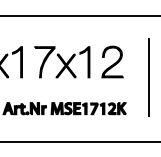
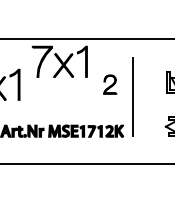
part: (61, 61) -> (59, 61), moved
part: (112, 61) -> (110, 84), size x0.6
line: (147, 76) -> (132, 96), moved

